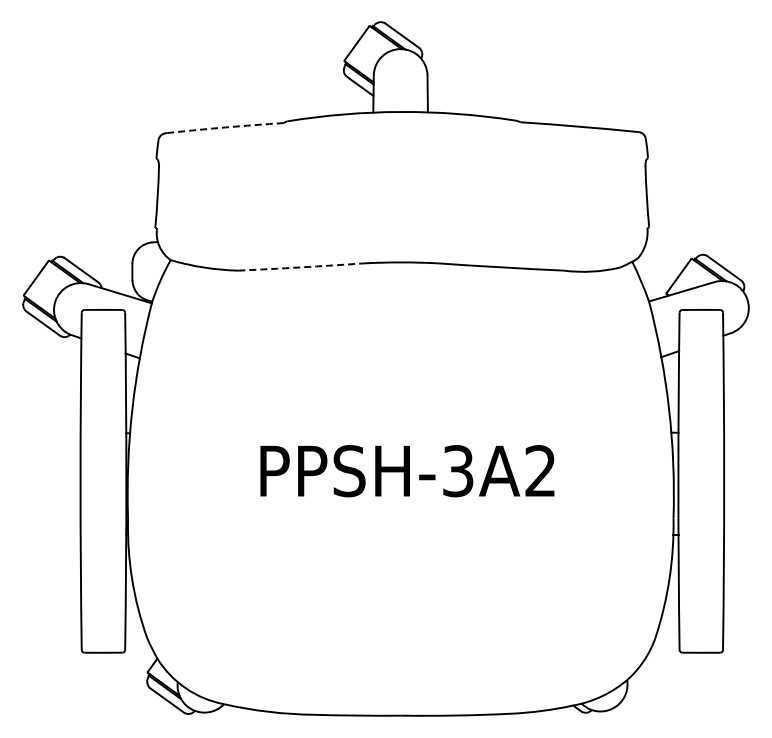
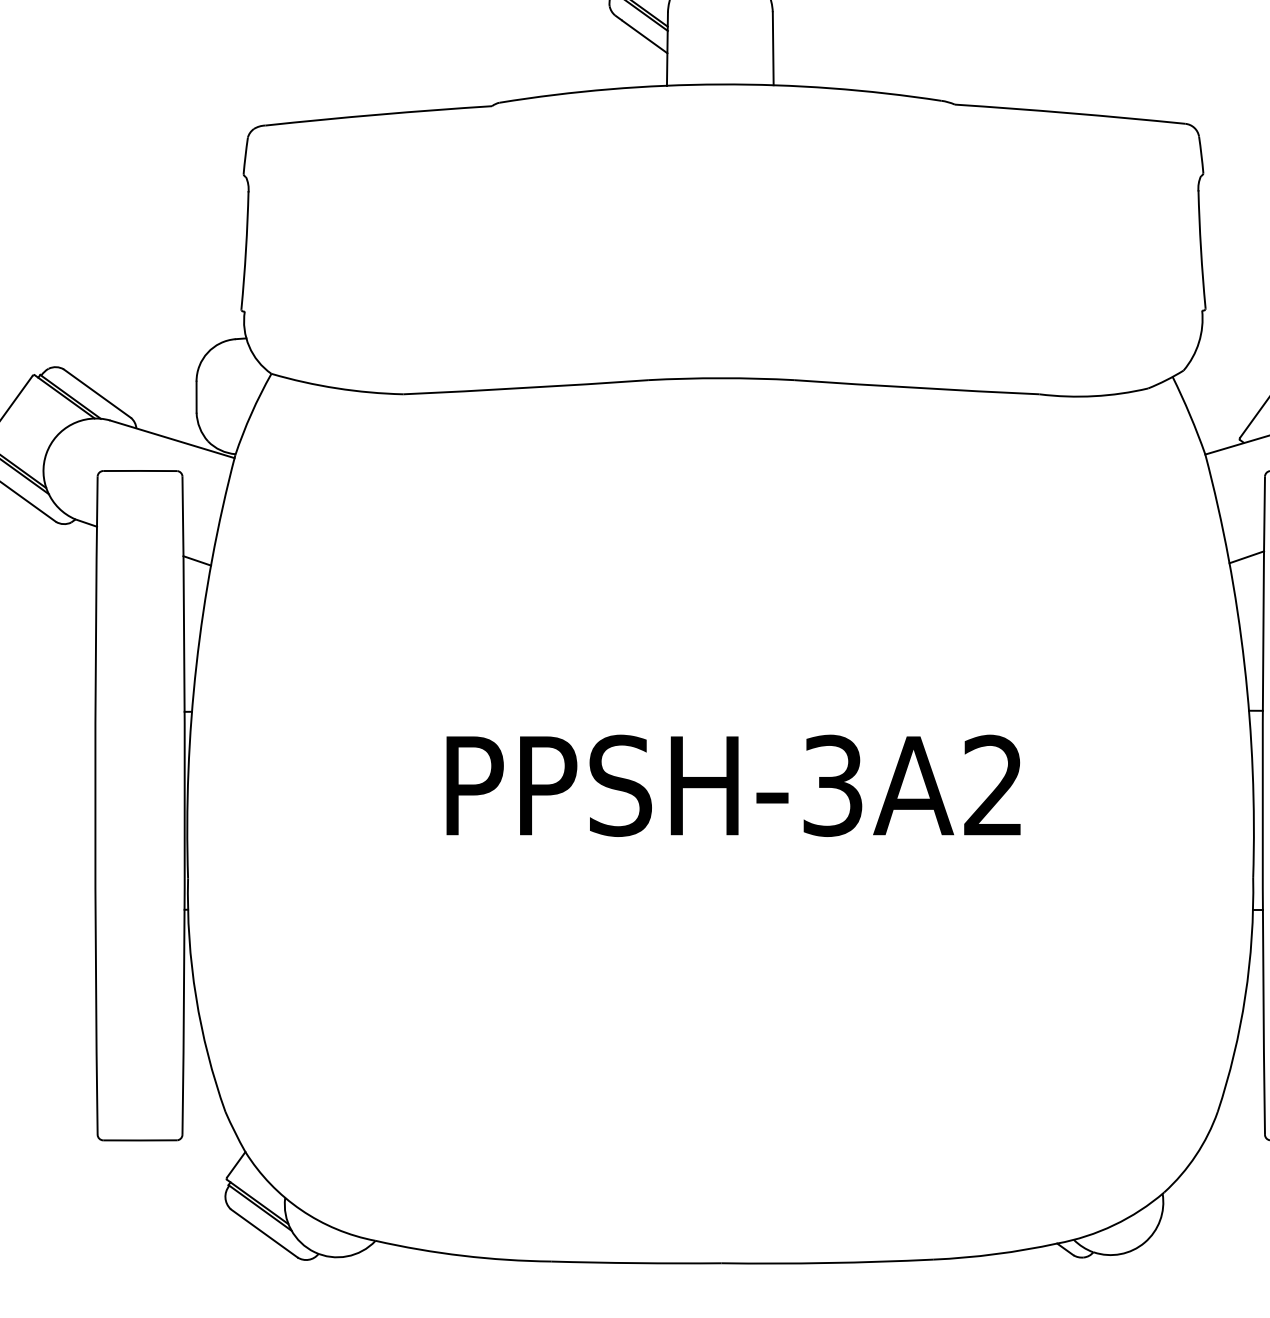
arc: (225, 127) -> (378, 114), dashed -> solid
arc: (300, 267) -> (524, 388), dashed -> solid

